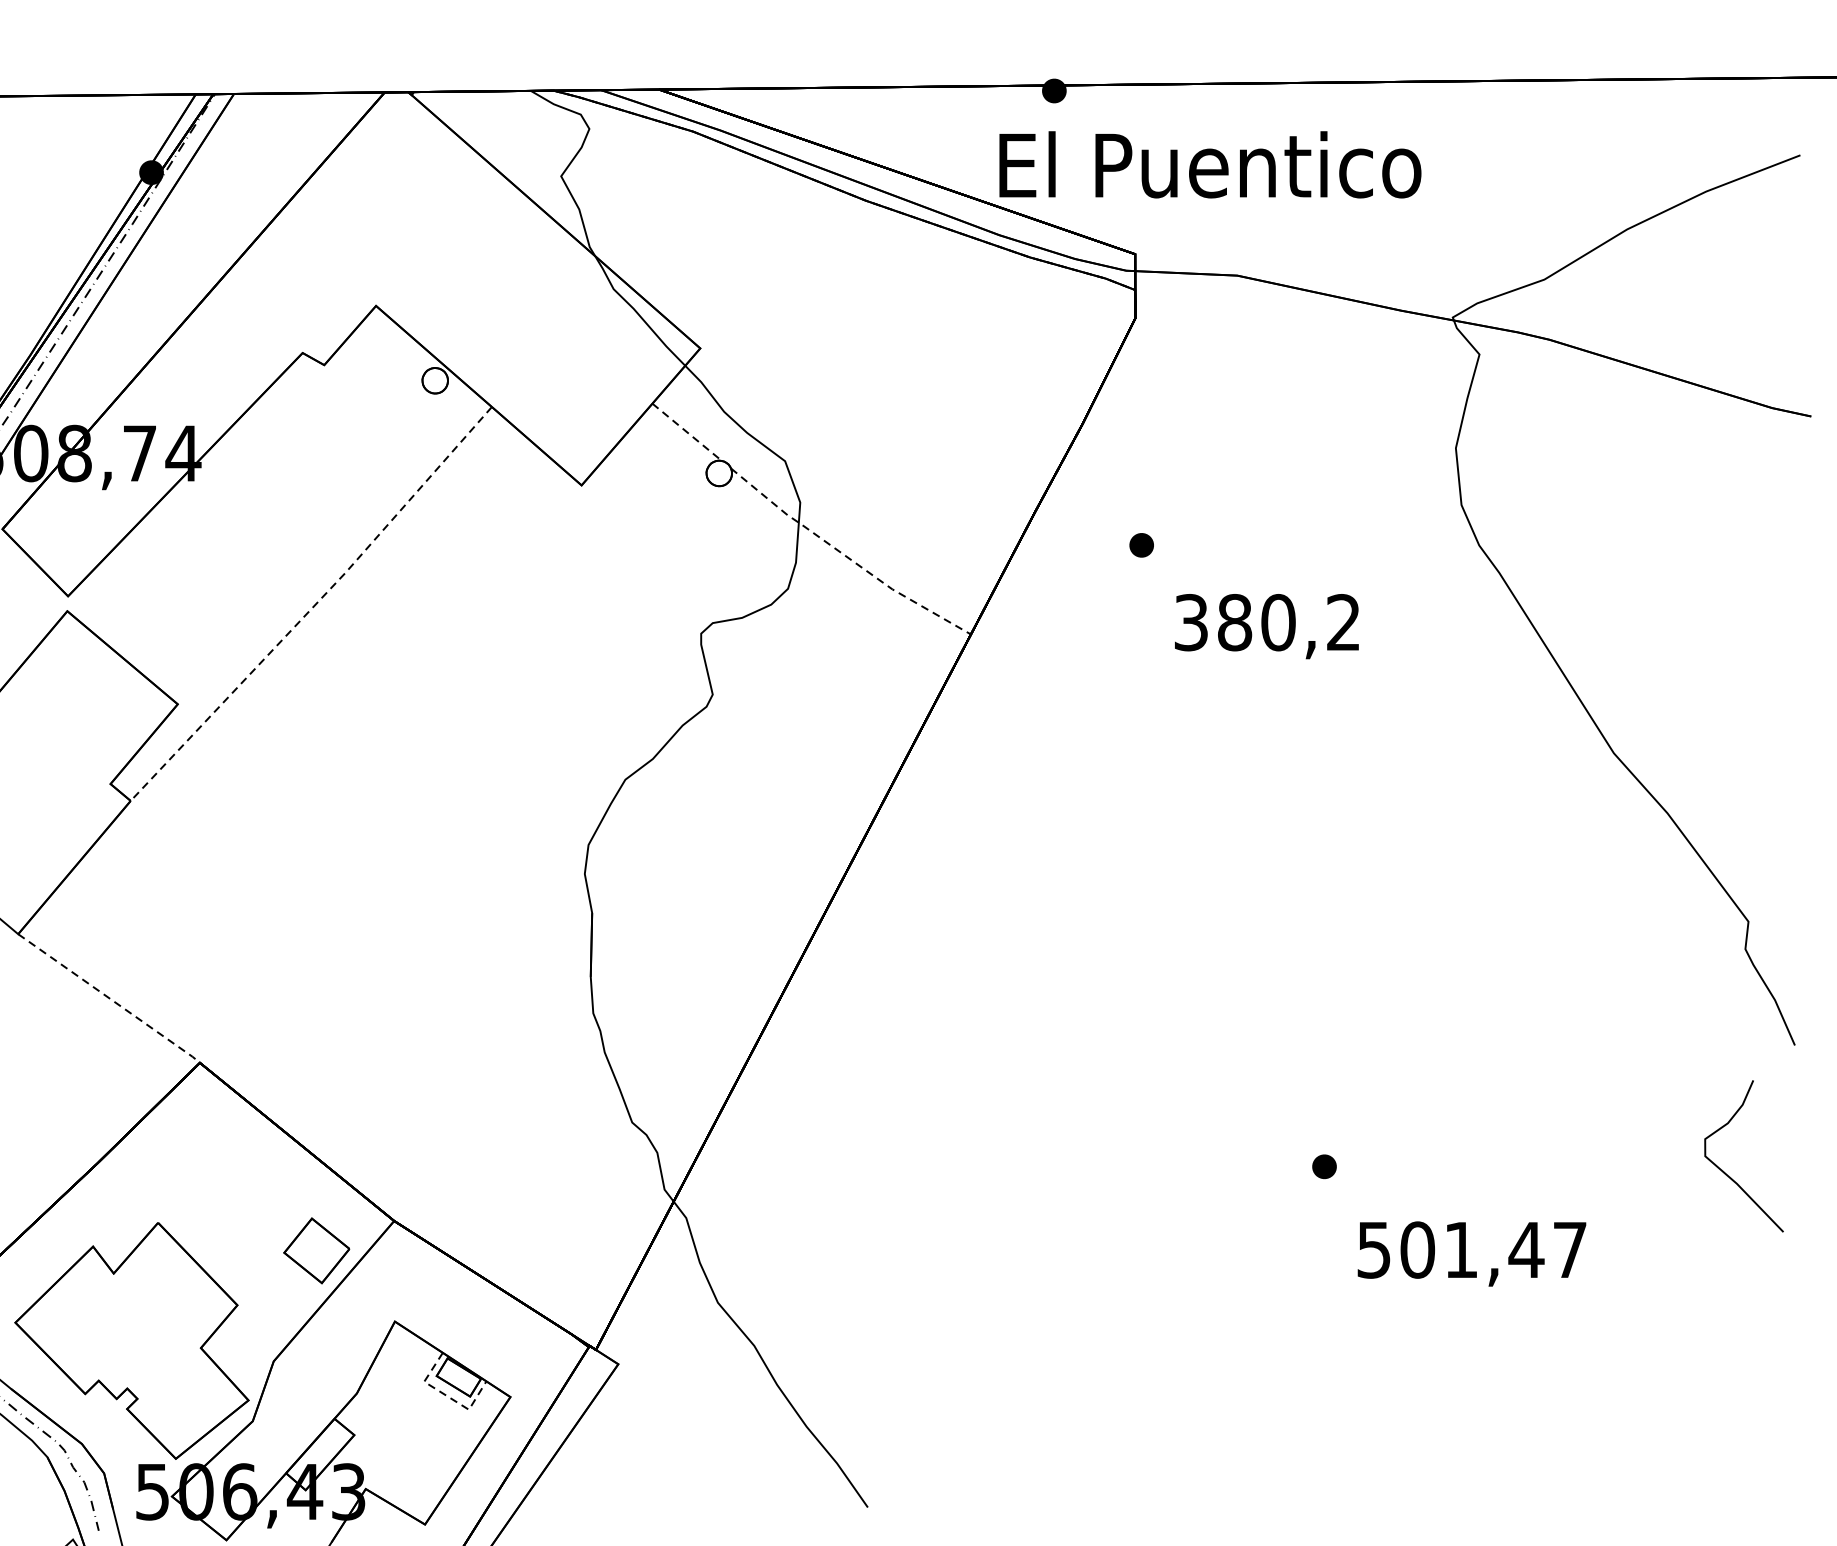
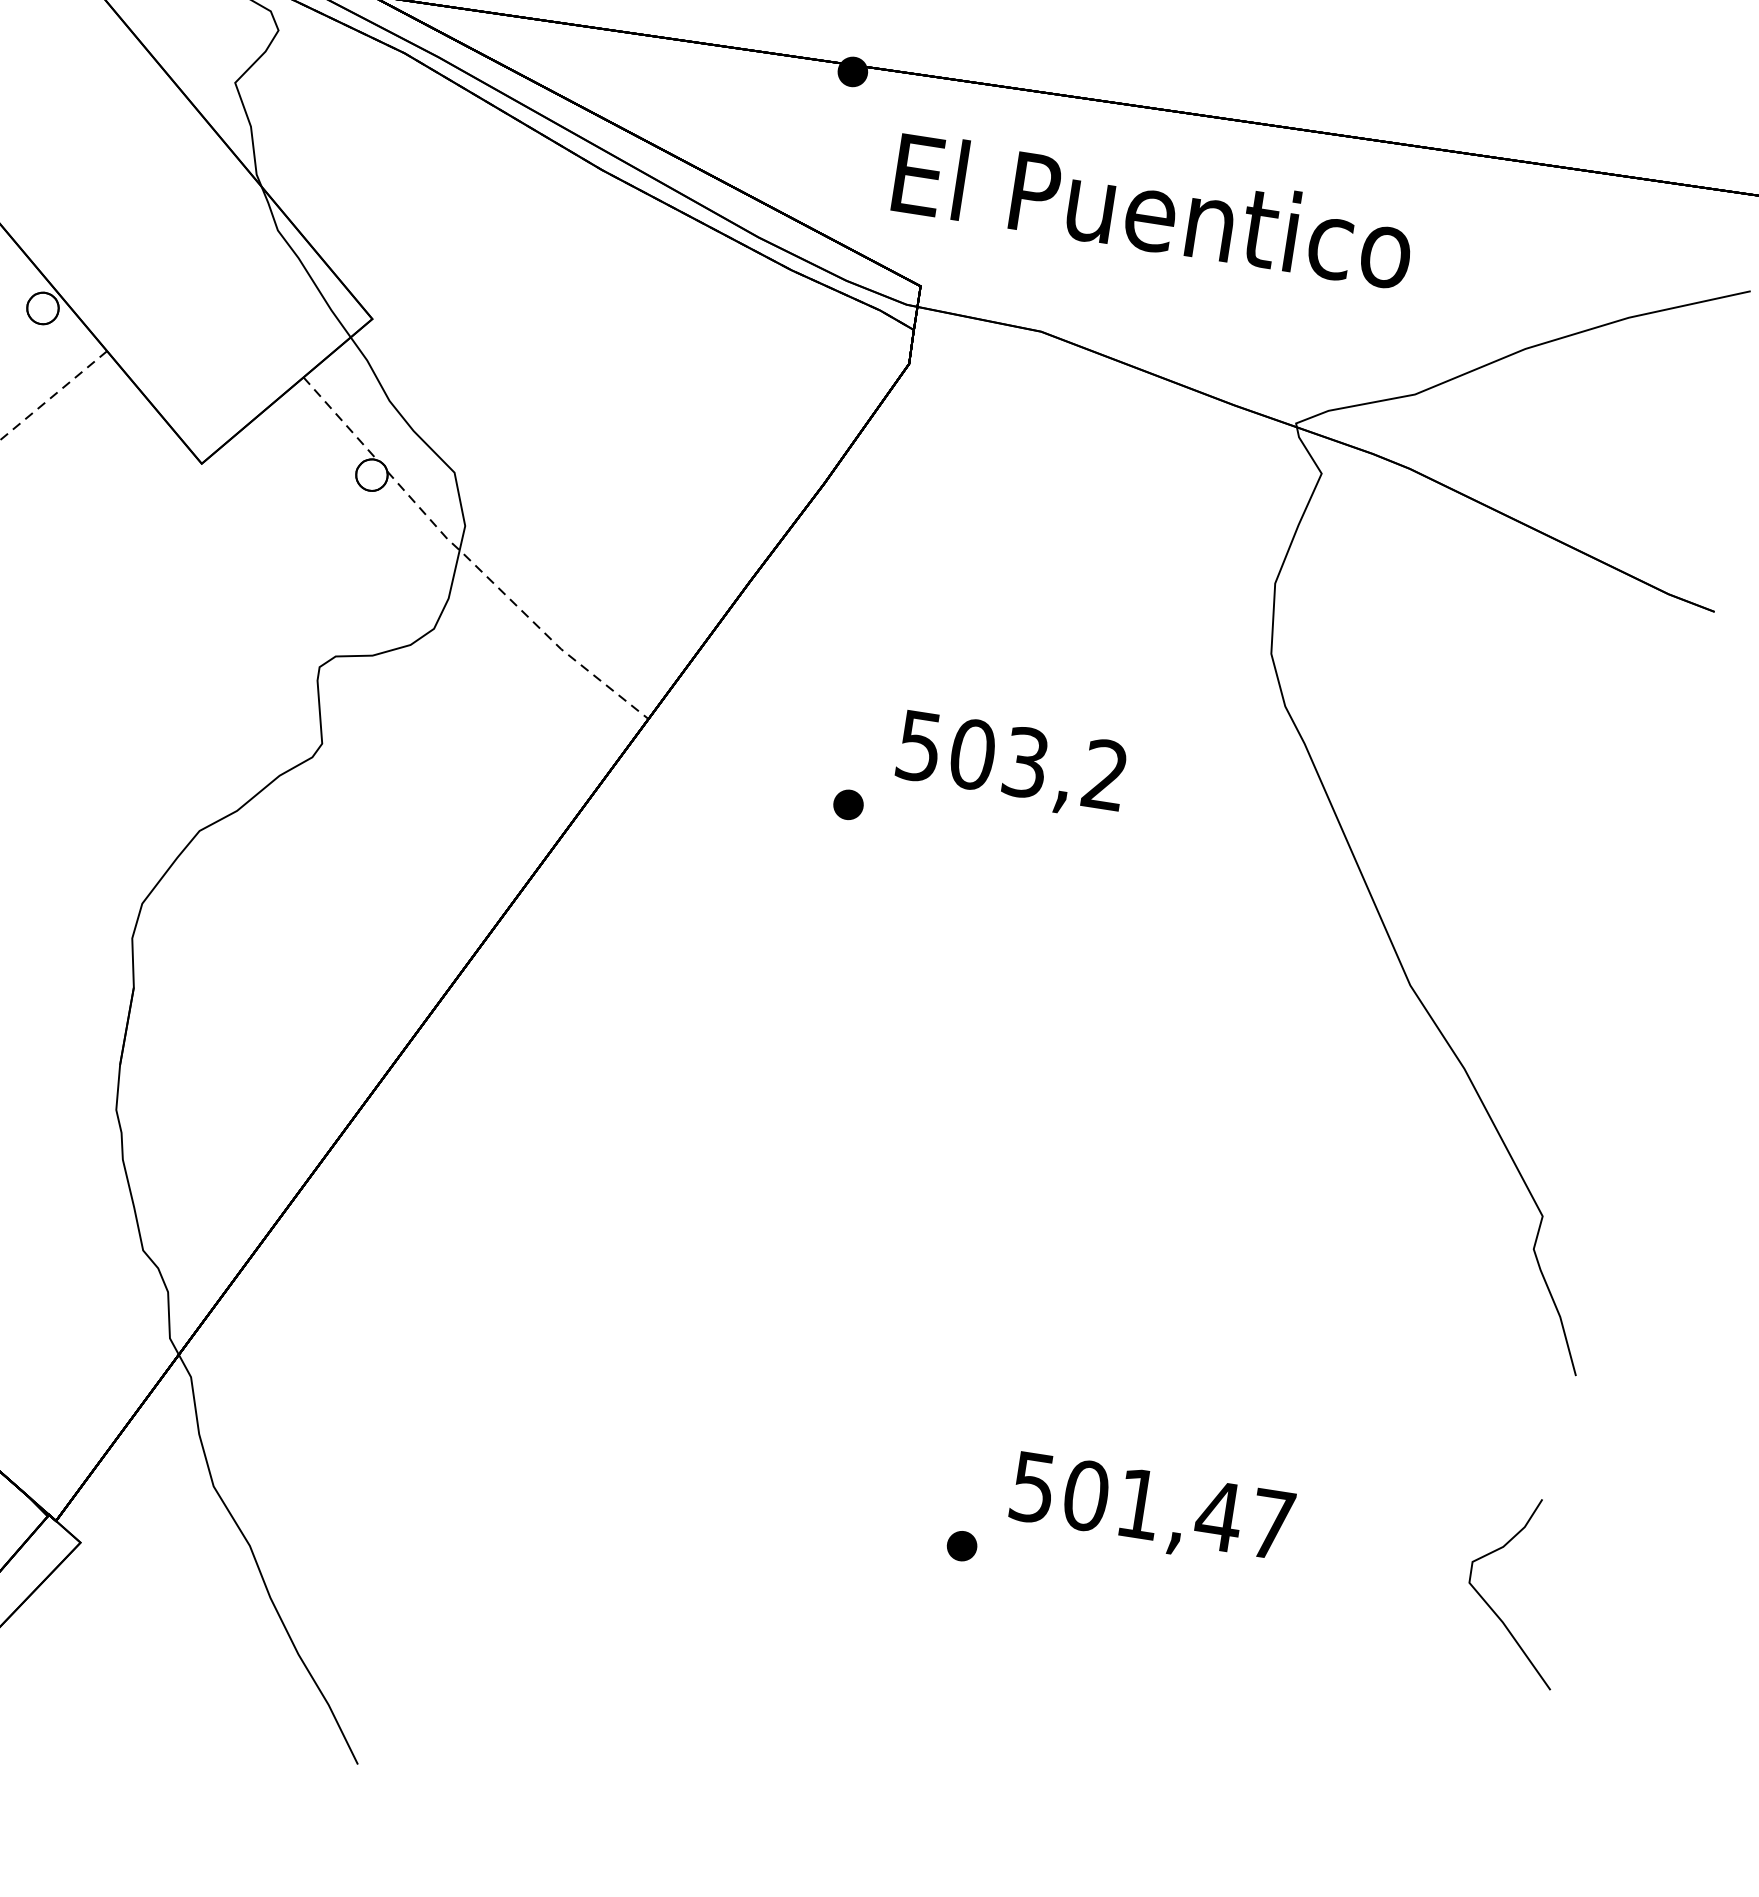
text: (1210, 164) -> (1153, 210), moved
part: (1141, 545) -> (848, 804), moved
text: (1235, 622) -> (973, 754), 380,2 -> 503,2
part: (1324, 1166) -> (962, 1545), moved
curve: (1730, 1176) -> (1496, 1612), moved
text: (1471, 1253) -> (1151, 1510), moved

